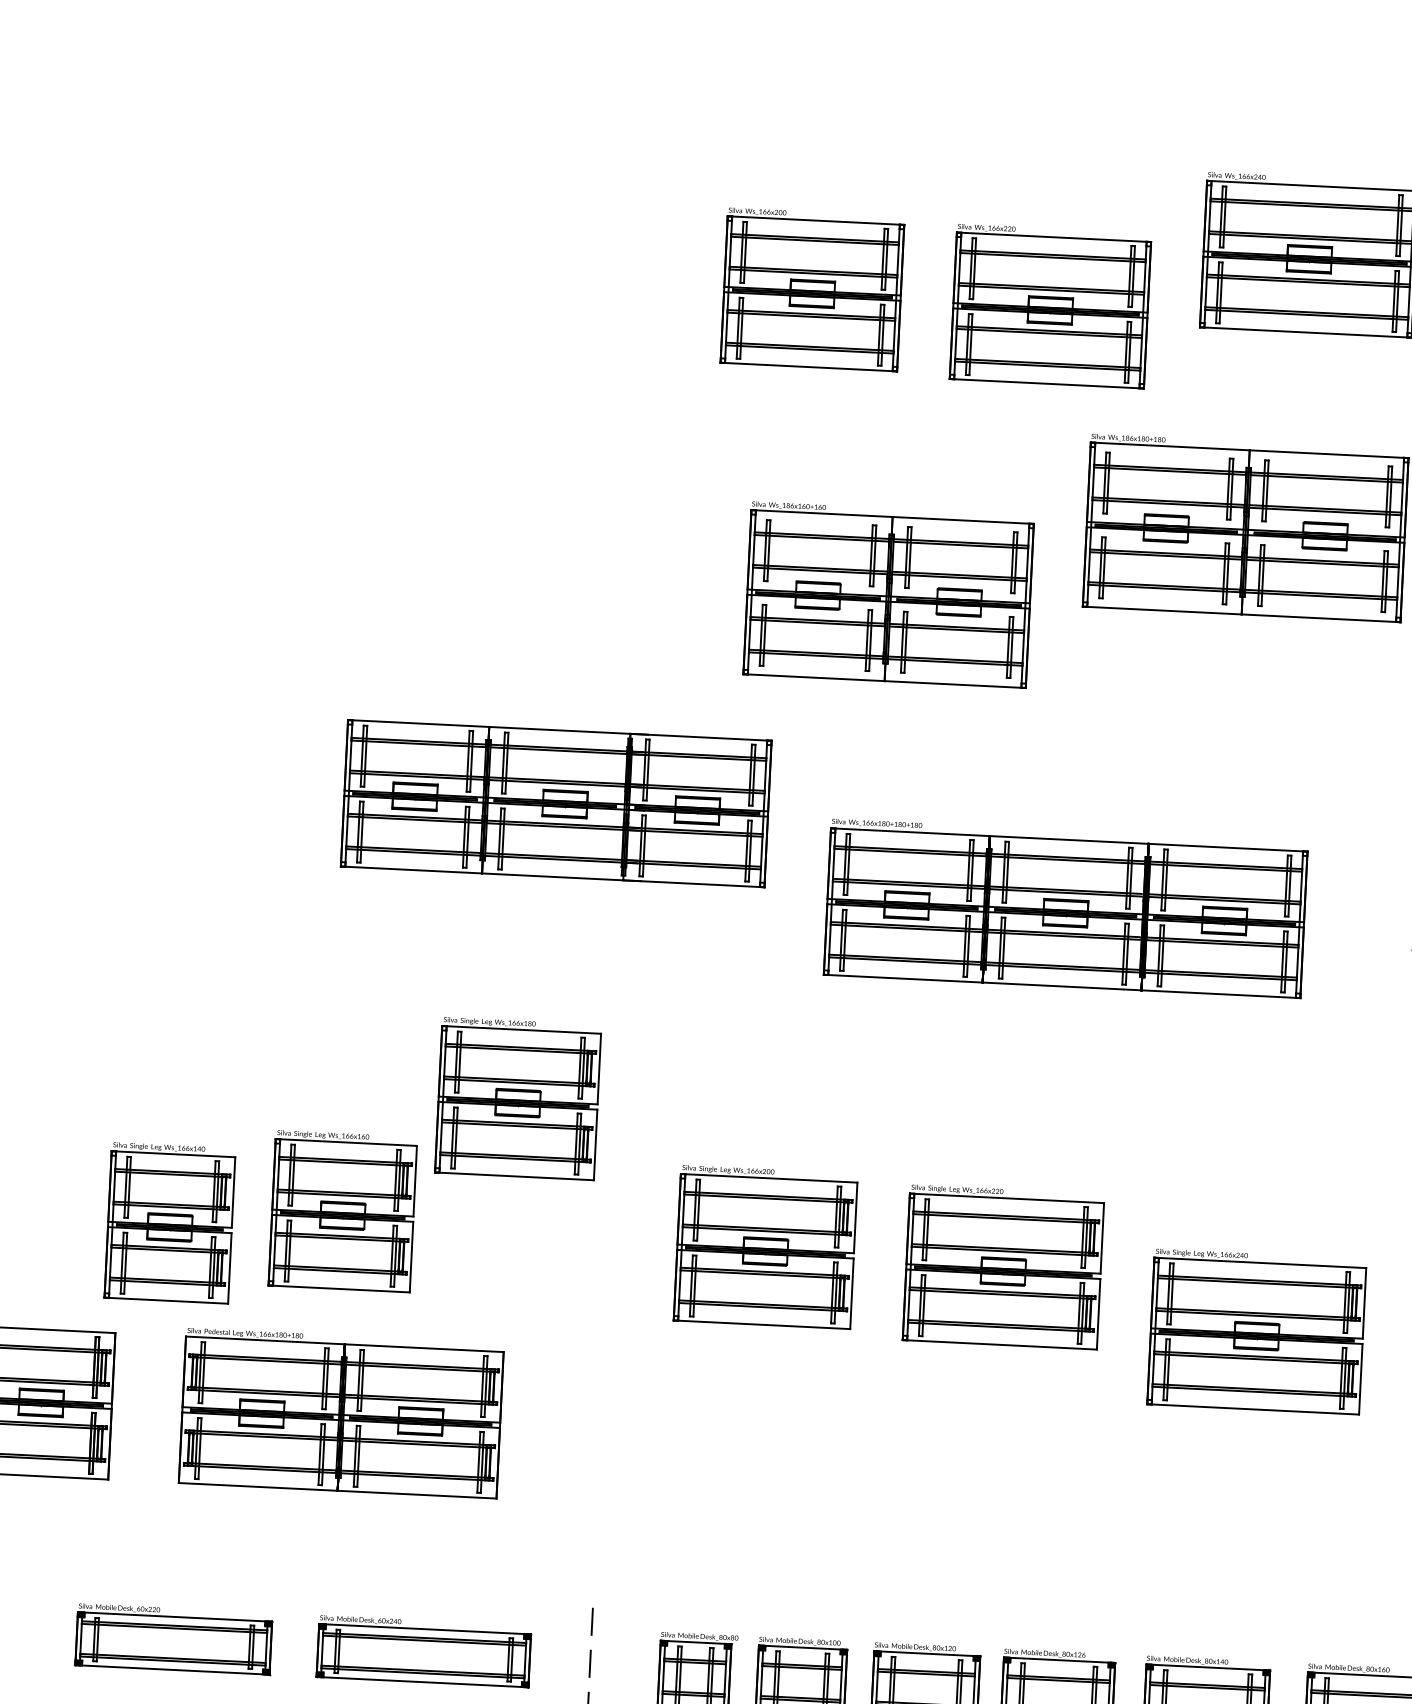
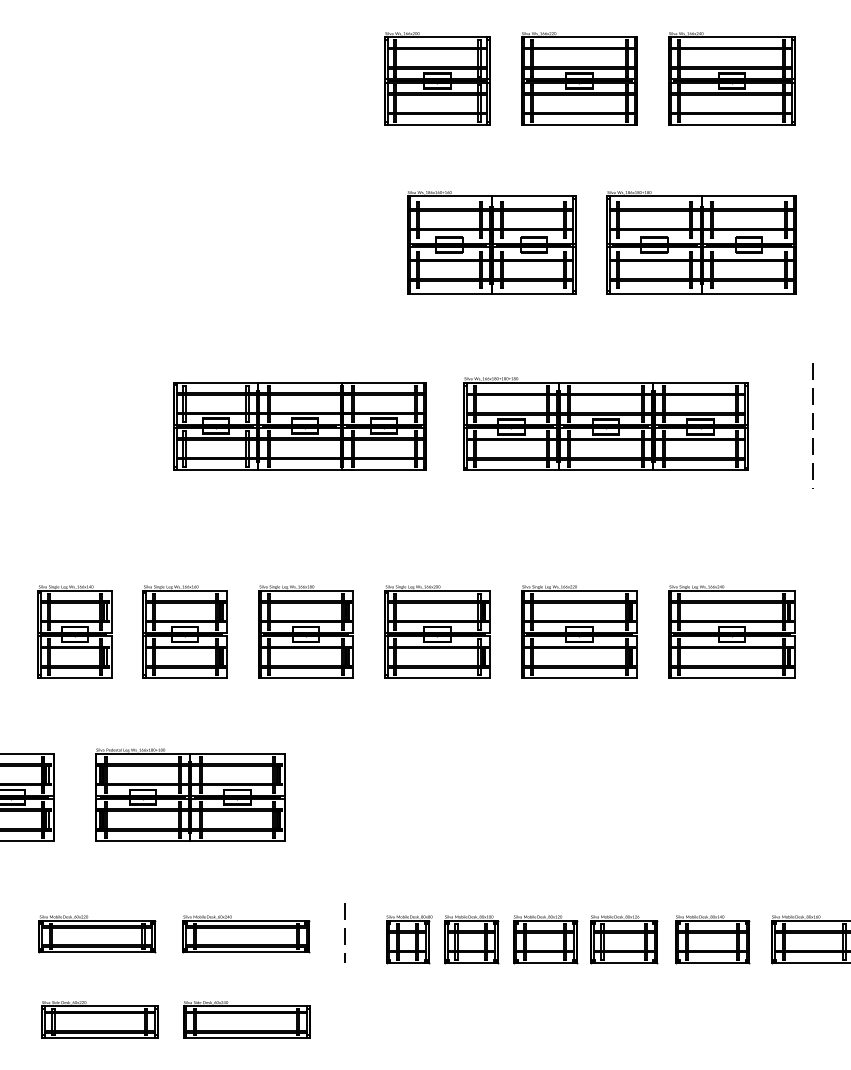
part: (812, 289) -> (437, 78), moved
part: (1050, 306) -> (579, 78), moved
part: (888, 594) -> (491, 242), moved
part: (1065, 907) -> (605, 423), moved
part: (517, 1098) -> (305, 631), moved
part: (341, 1210) -> (184, 631), moved
part: (169, 1222) -> (74, 631), moved
part: (765, 1246) -> (437, 631), moved
part: (1003, 1266) -> (579, 631), moved
part: (1256, 1331) -> (731, 631), moved

